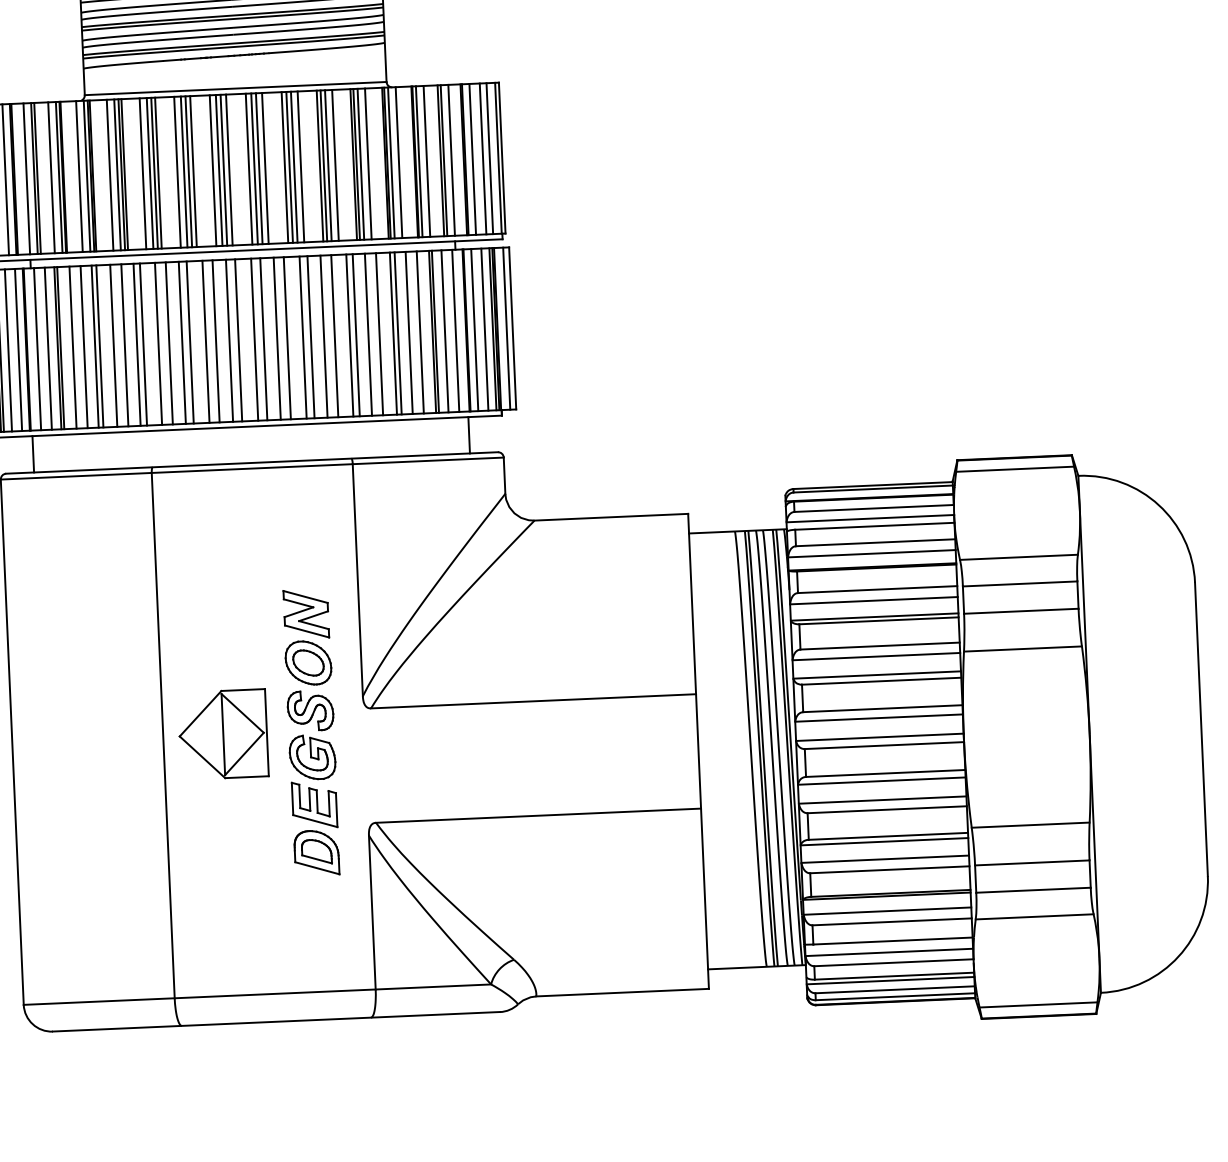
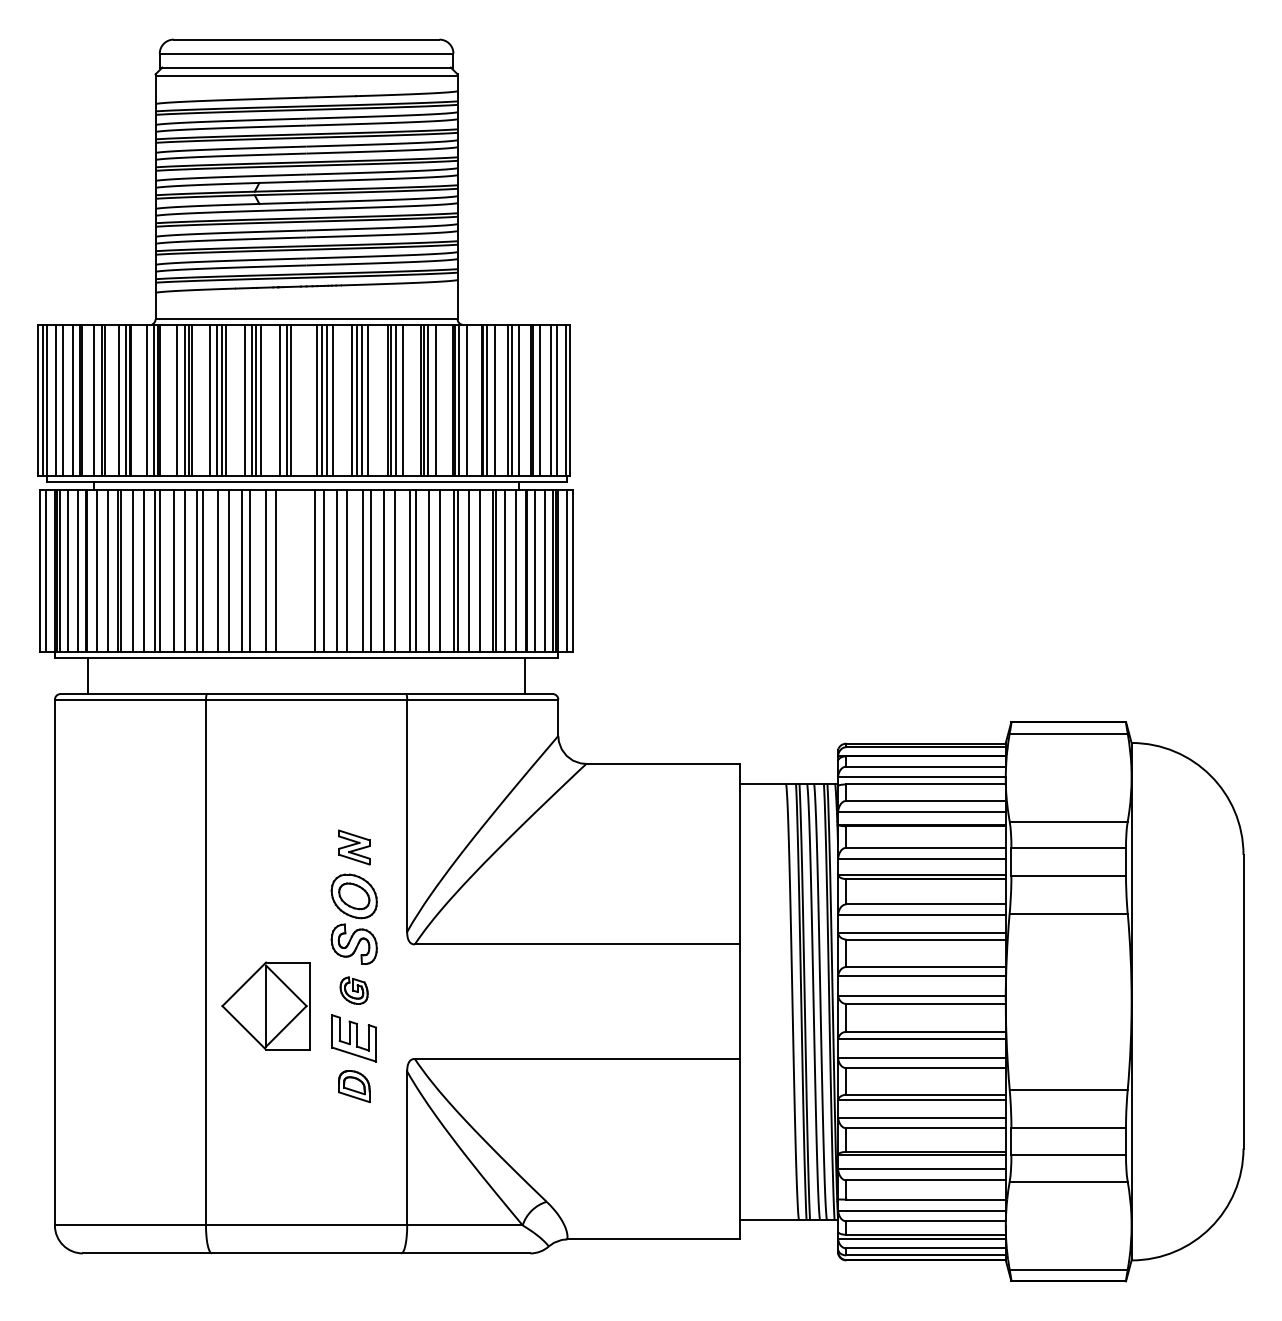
line: (229, 169) -> (296, 399), removed
line: (238, 339) -> (298, 570), removed
line: (229, 340) -> (289, 570), removed
part: (306, 614) -> (354, 847), size x0.7
part: (222, 733) -> (265, 1005), moved
part: (311, 757) -> (353, 990), size x0.6
part: (316, 852) -> (354, 1086), size x0.7

